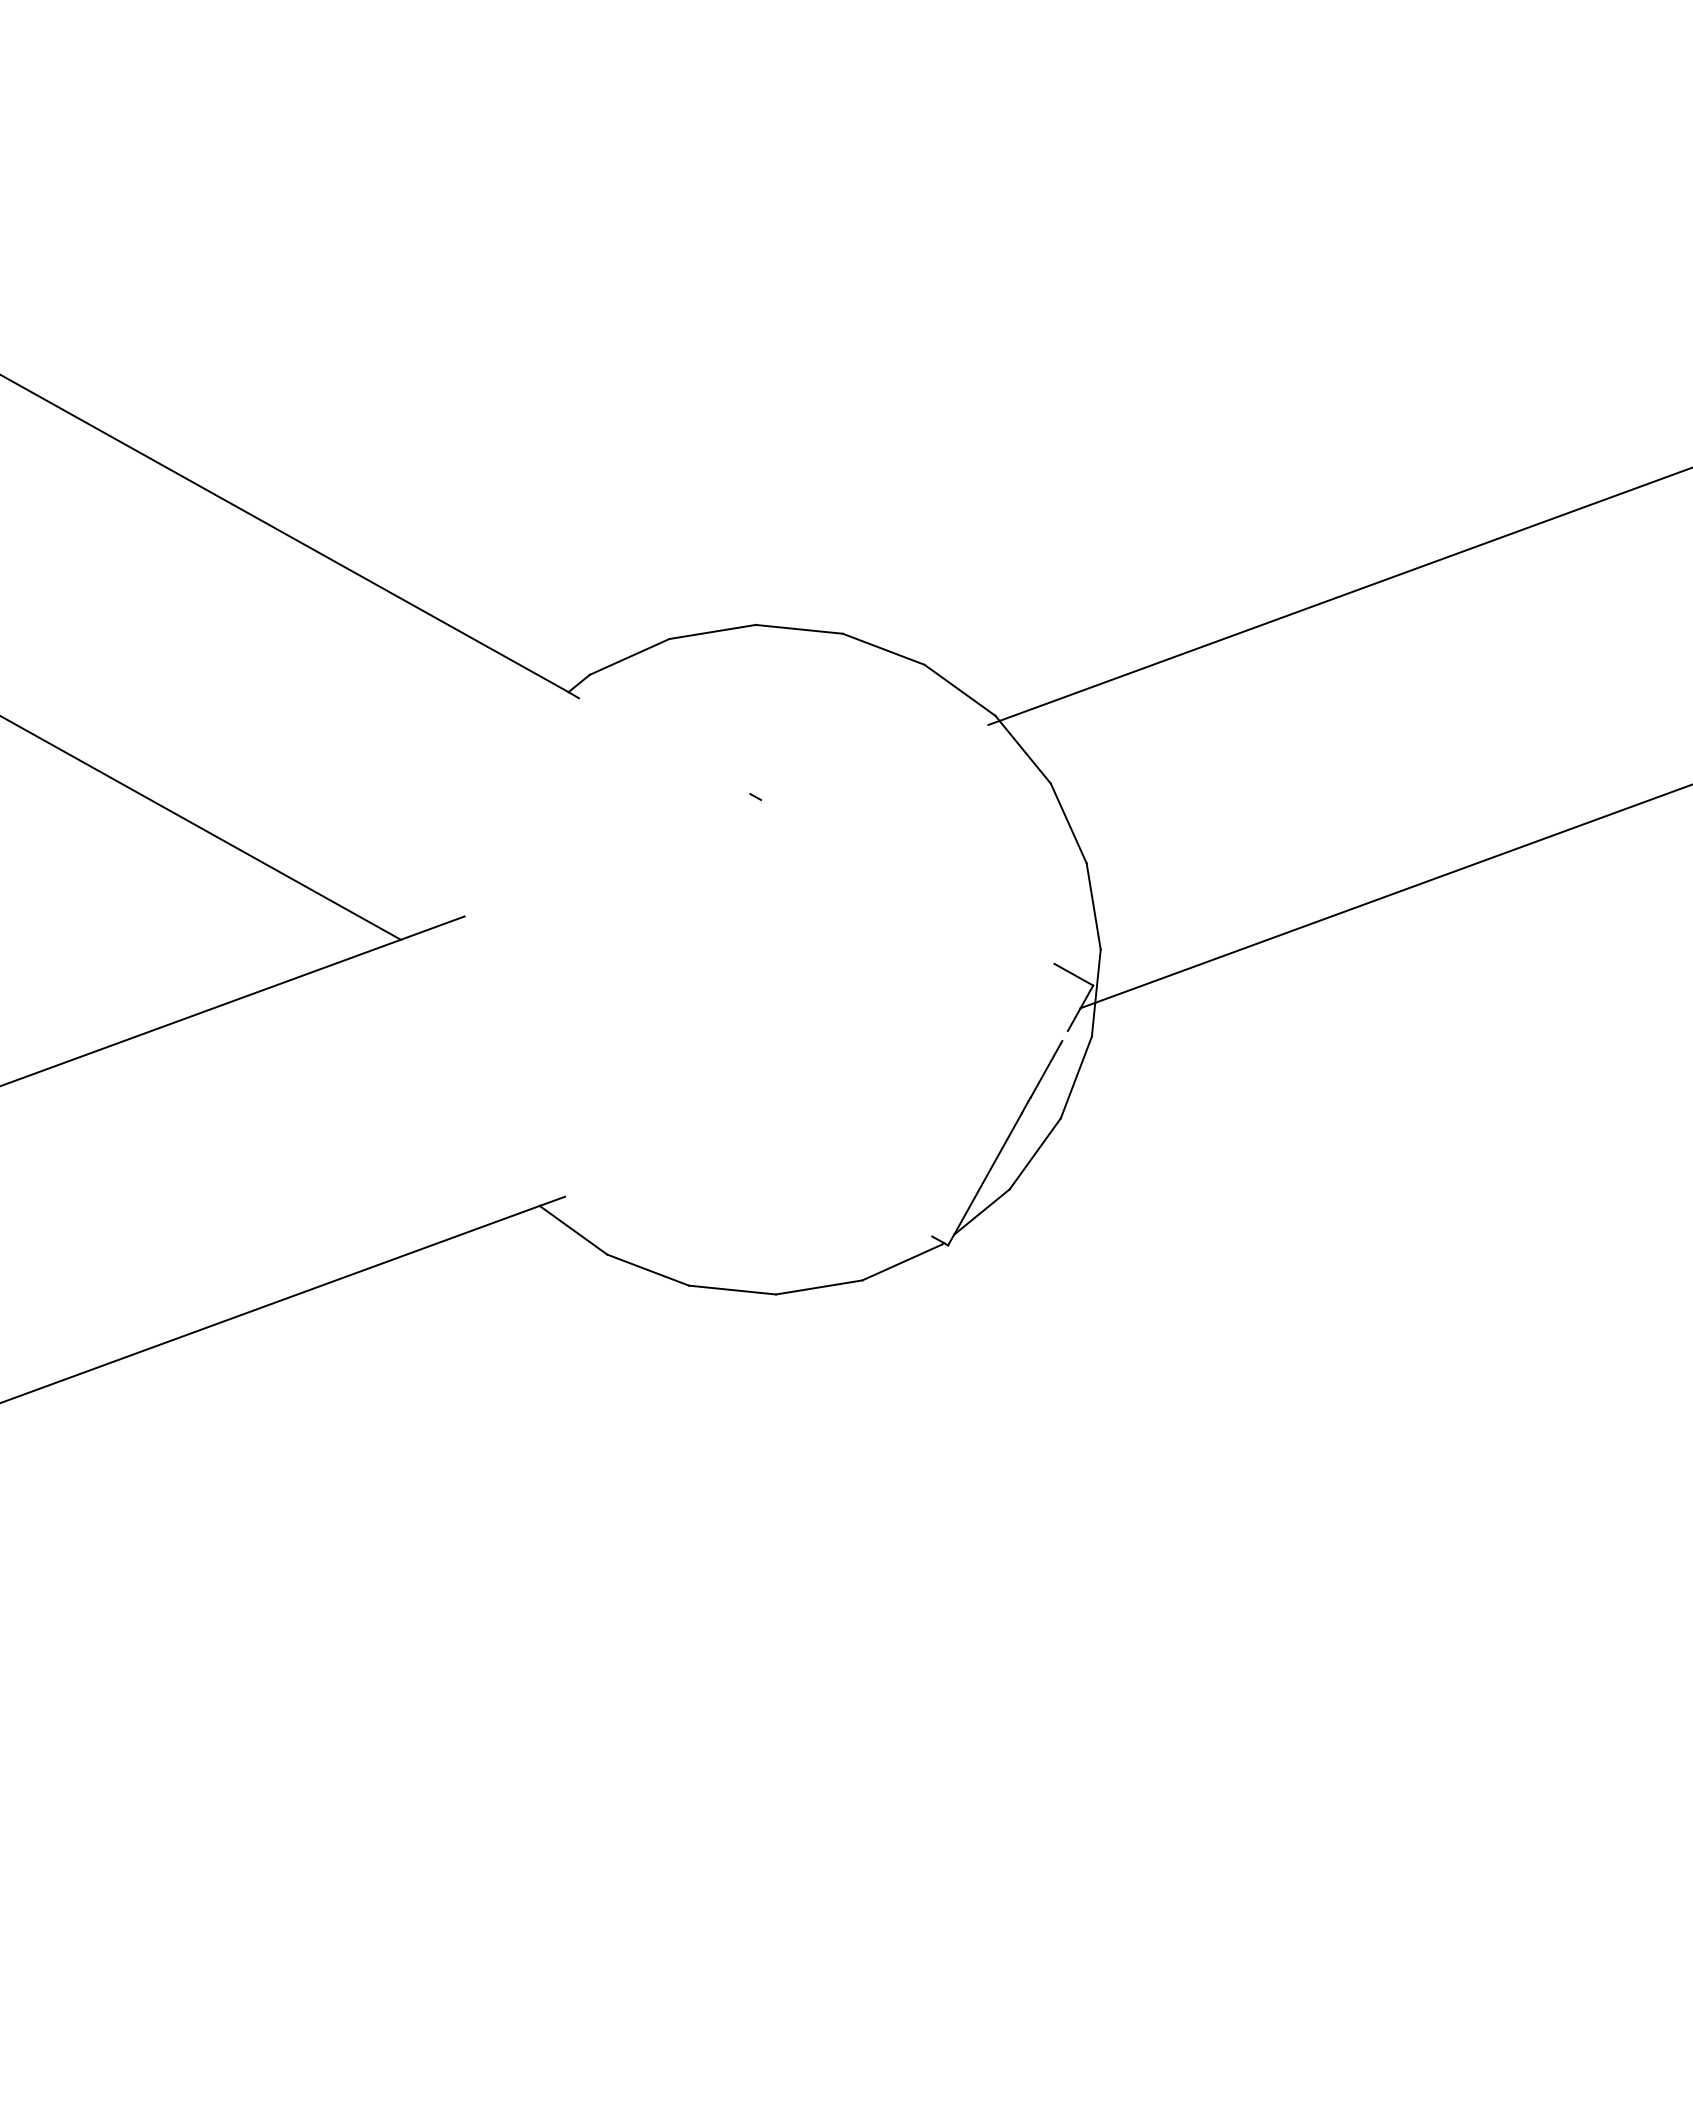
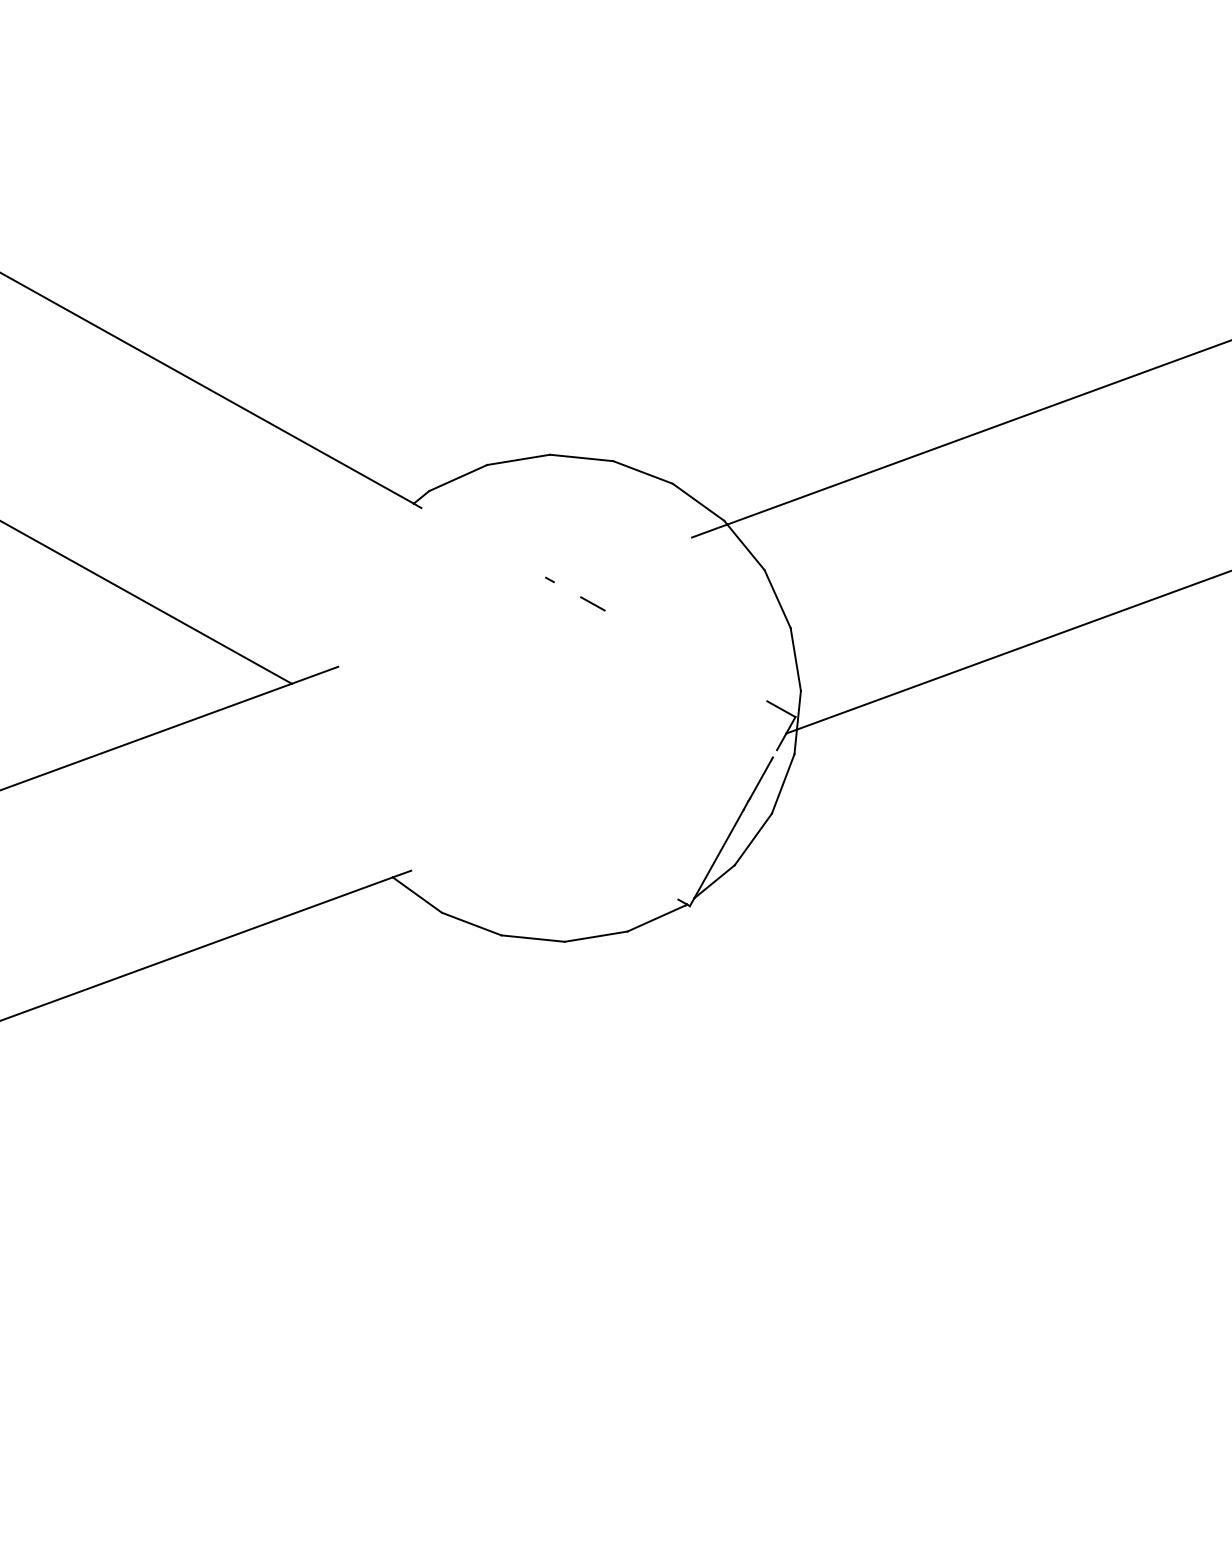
line: (968, 731) -> (704, 532), added
line: (814, 829) -> (592, 603), added

